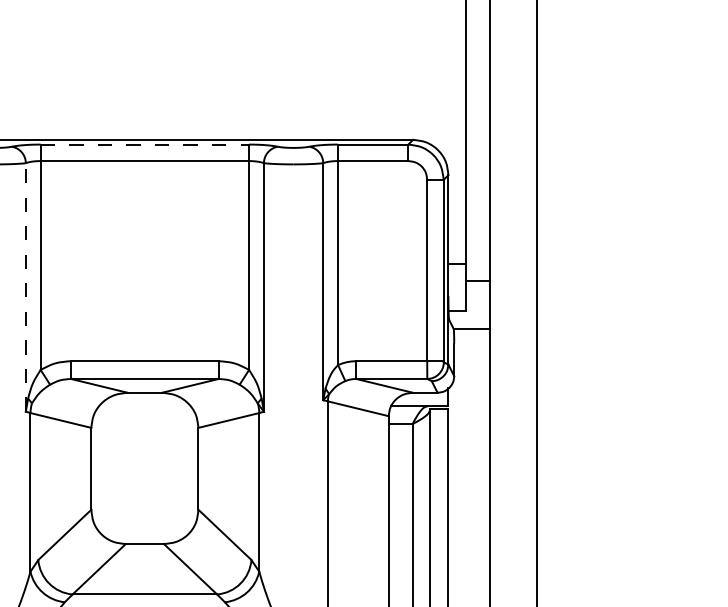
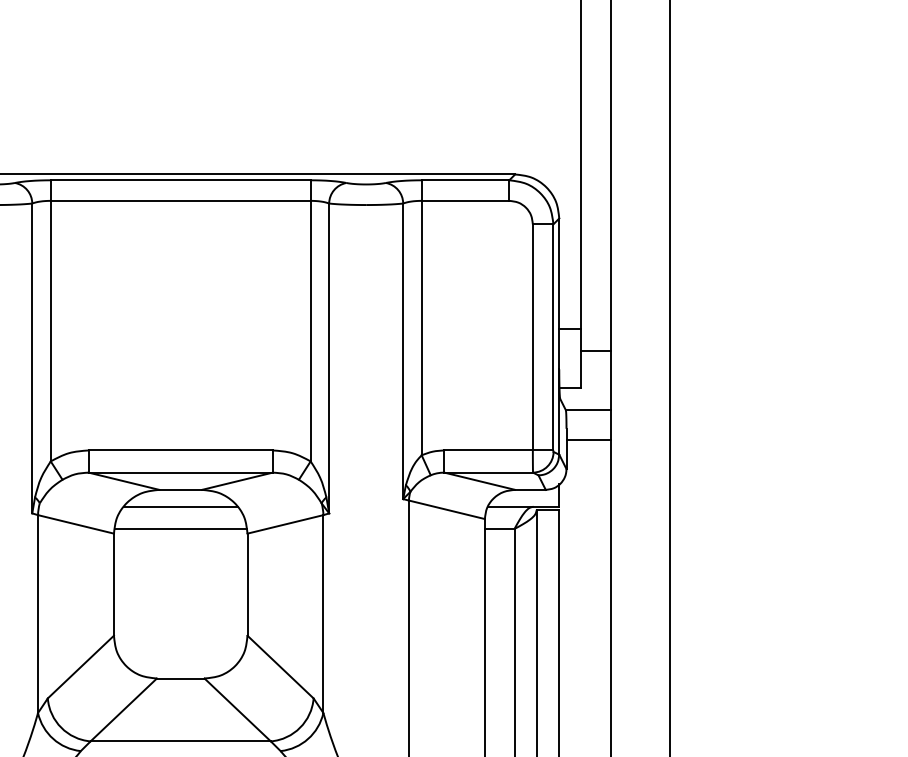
line: (144, 144) -> (180, 180), dashed -> solid
line: (26, 287) -> (32, 358), dashed -> solid
line: (471, 352) -> (588, 439), added
line: (144, 406) -> (180, 506), added
line: (144, 424) -> (180, 529), added

